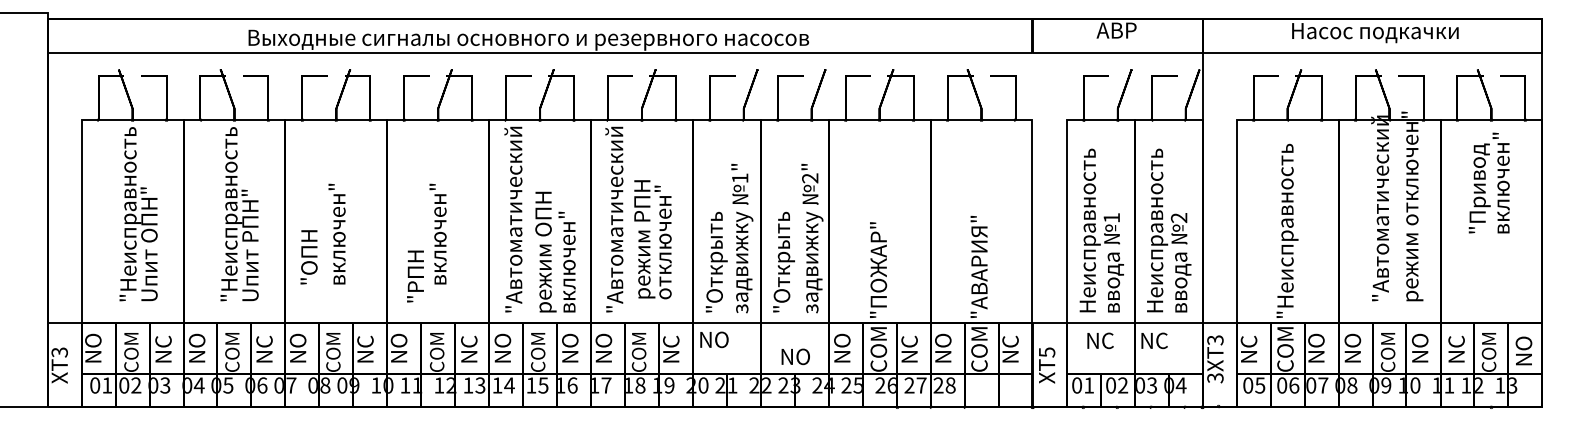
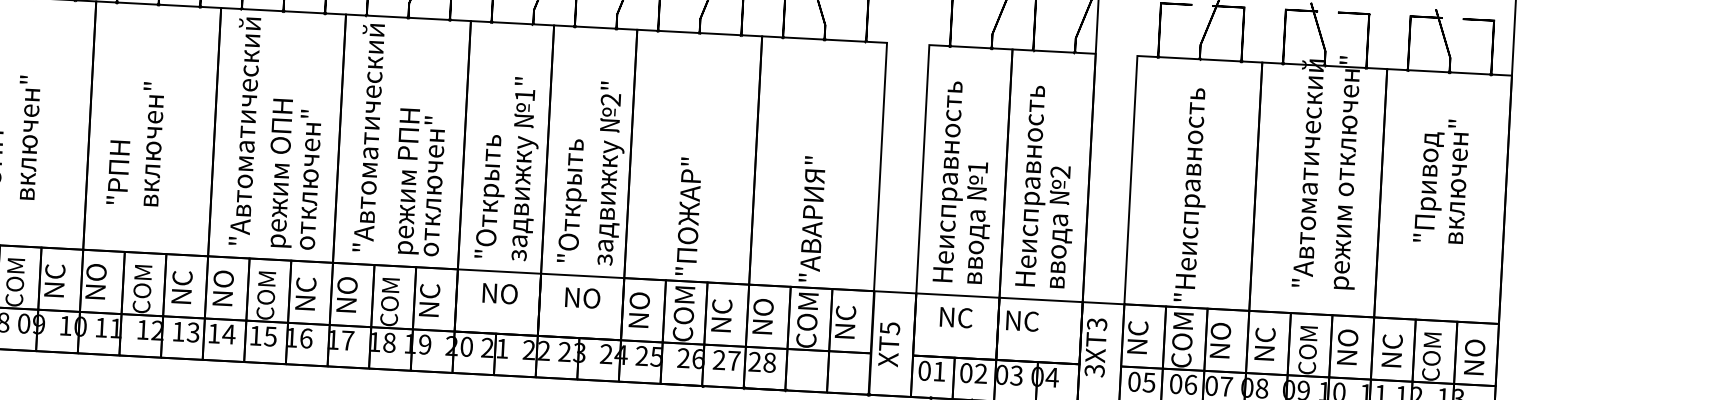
text: (1488, 182) -> (1440, 180), moved
text: (652, 239) -> (418, 182), moved
text: (566, 256) -> (307, 179), включен" -> отключен"
text: (415, 276) -> (118, 172), moved
text: (569, 339) -> (305, 281), NO -> NС
text: (714, 339) -> (500, 293), moved
text: (1352, 339) -> (1265, 332), NО -> NС
text: (795, 356) -> (582, 297), moved

